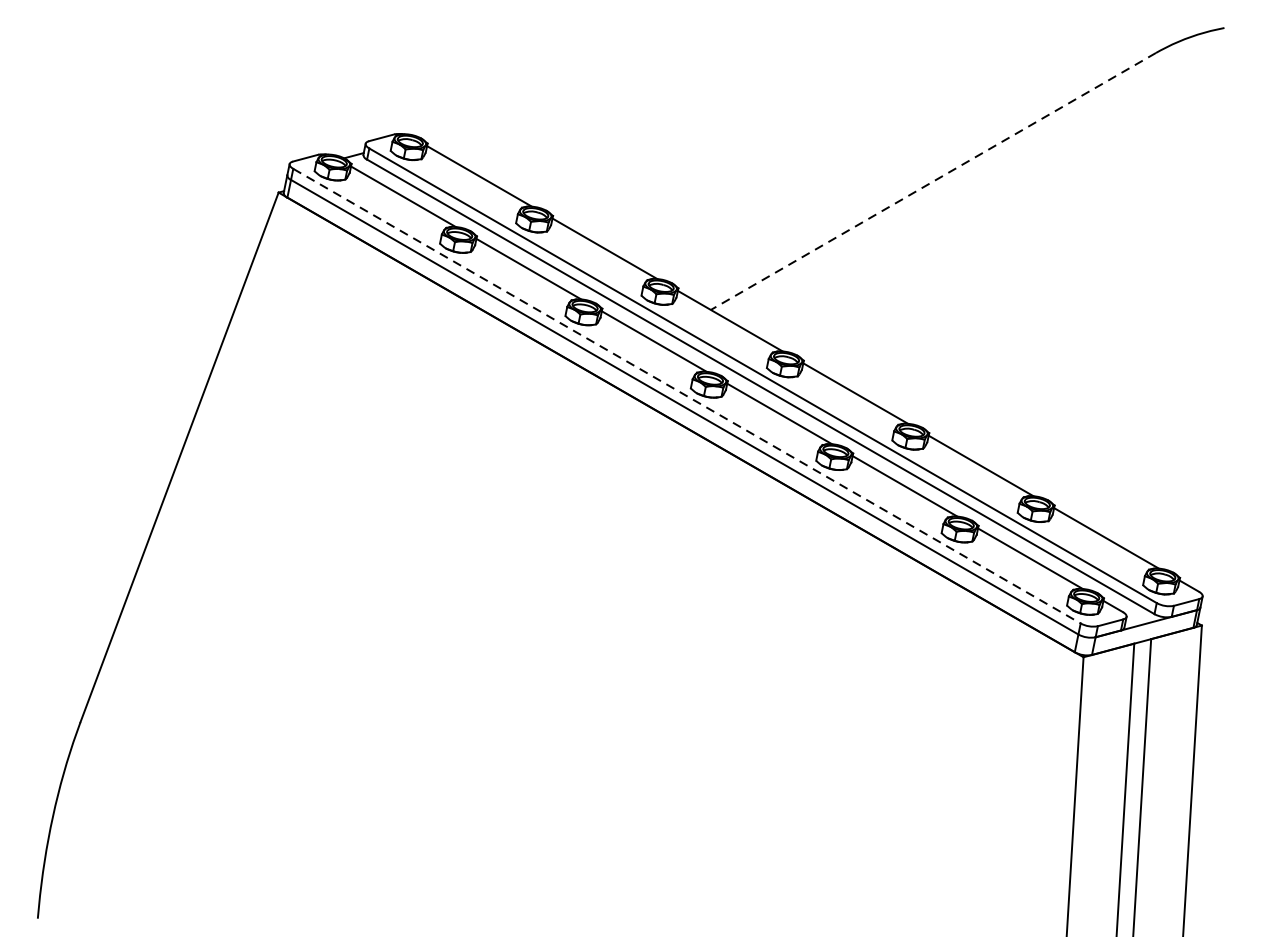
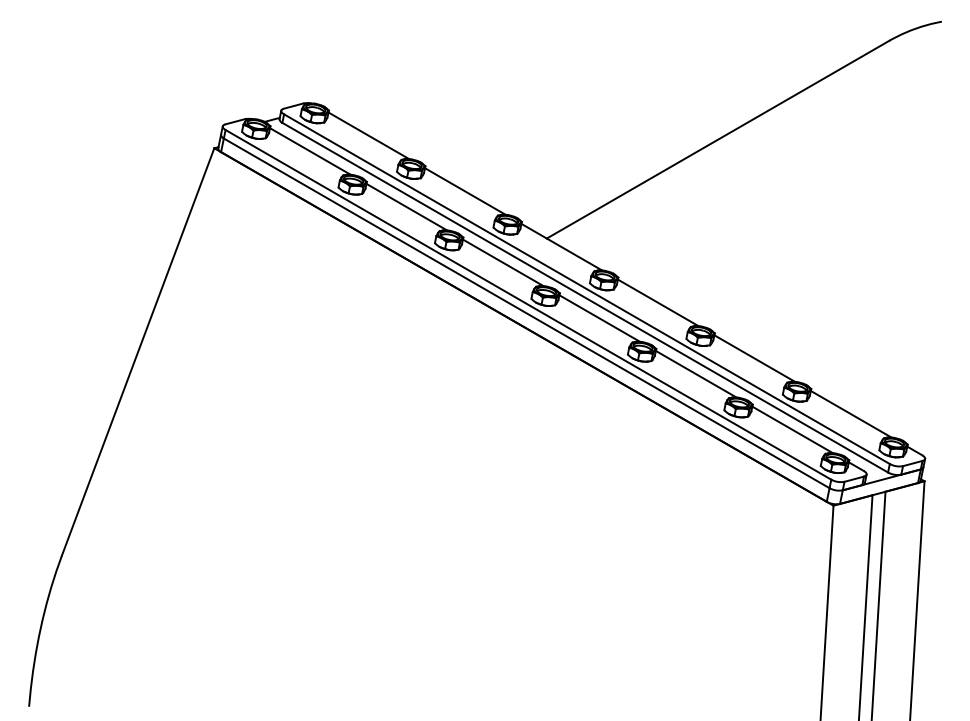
line: (934, 181) -> (718, 139), dashed -> solid
line: (687, 395) -> (528, 304), dashed -> solid

